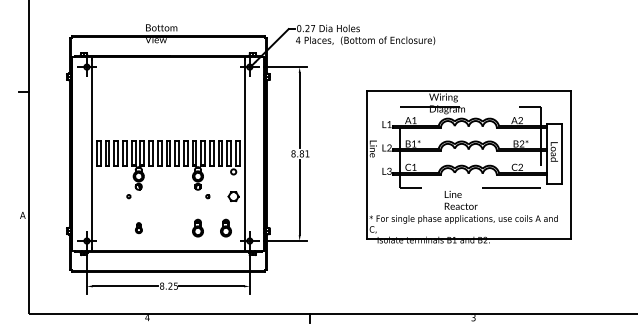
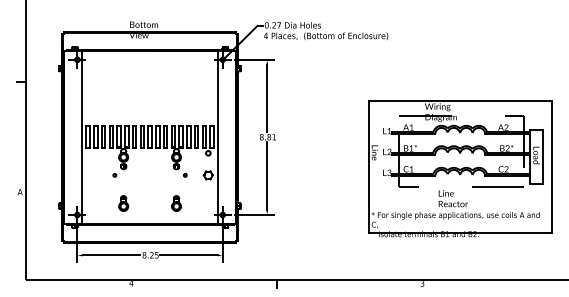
part: (469, 166) -> (460, 168), moved
part: (138, 228) -> (123, 203), size x1.67
part: (225, 228) -> (201, 203), removed

